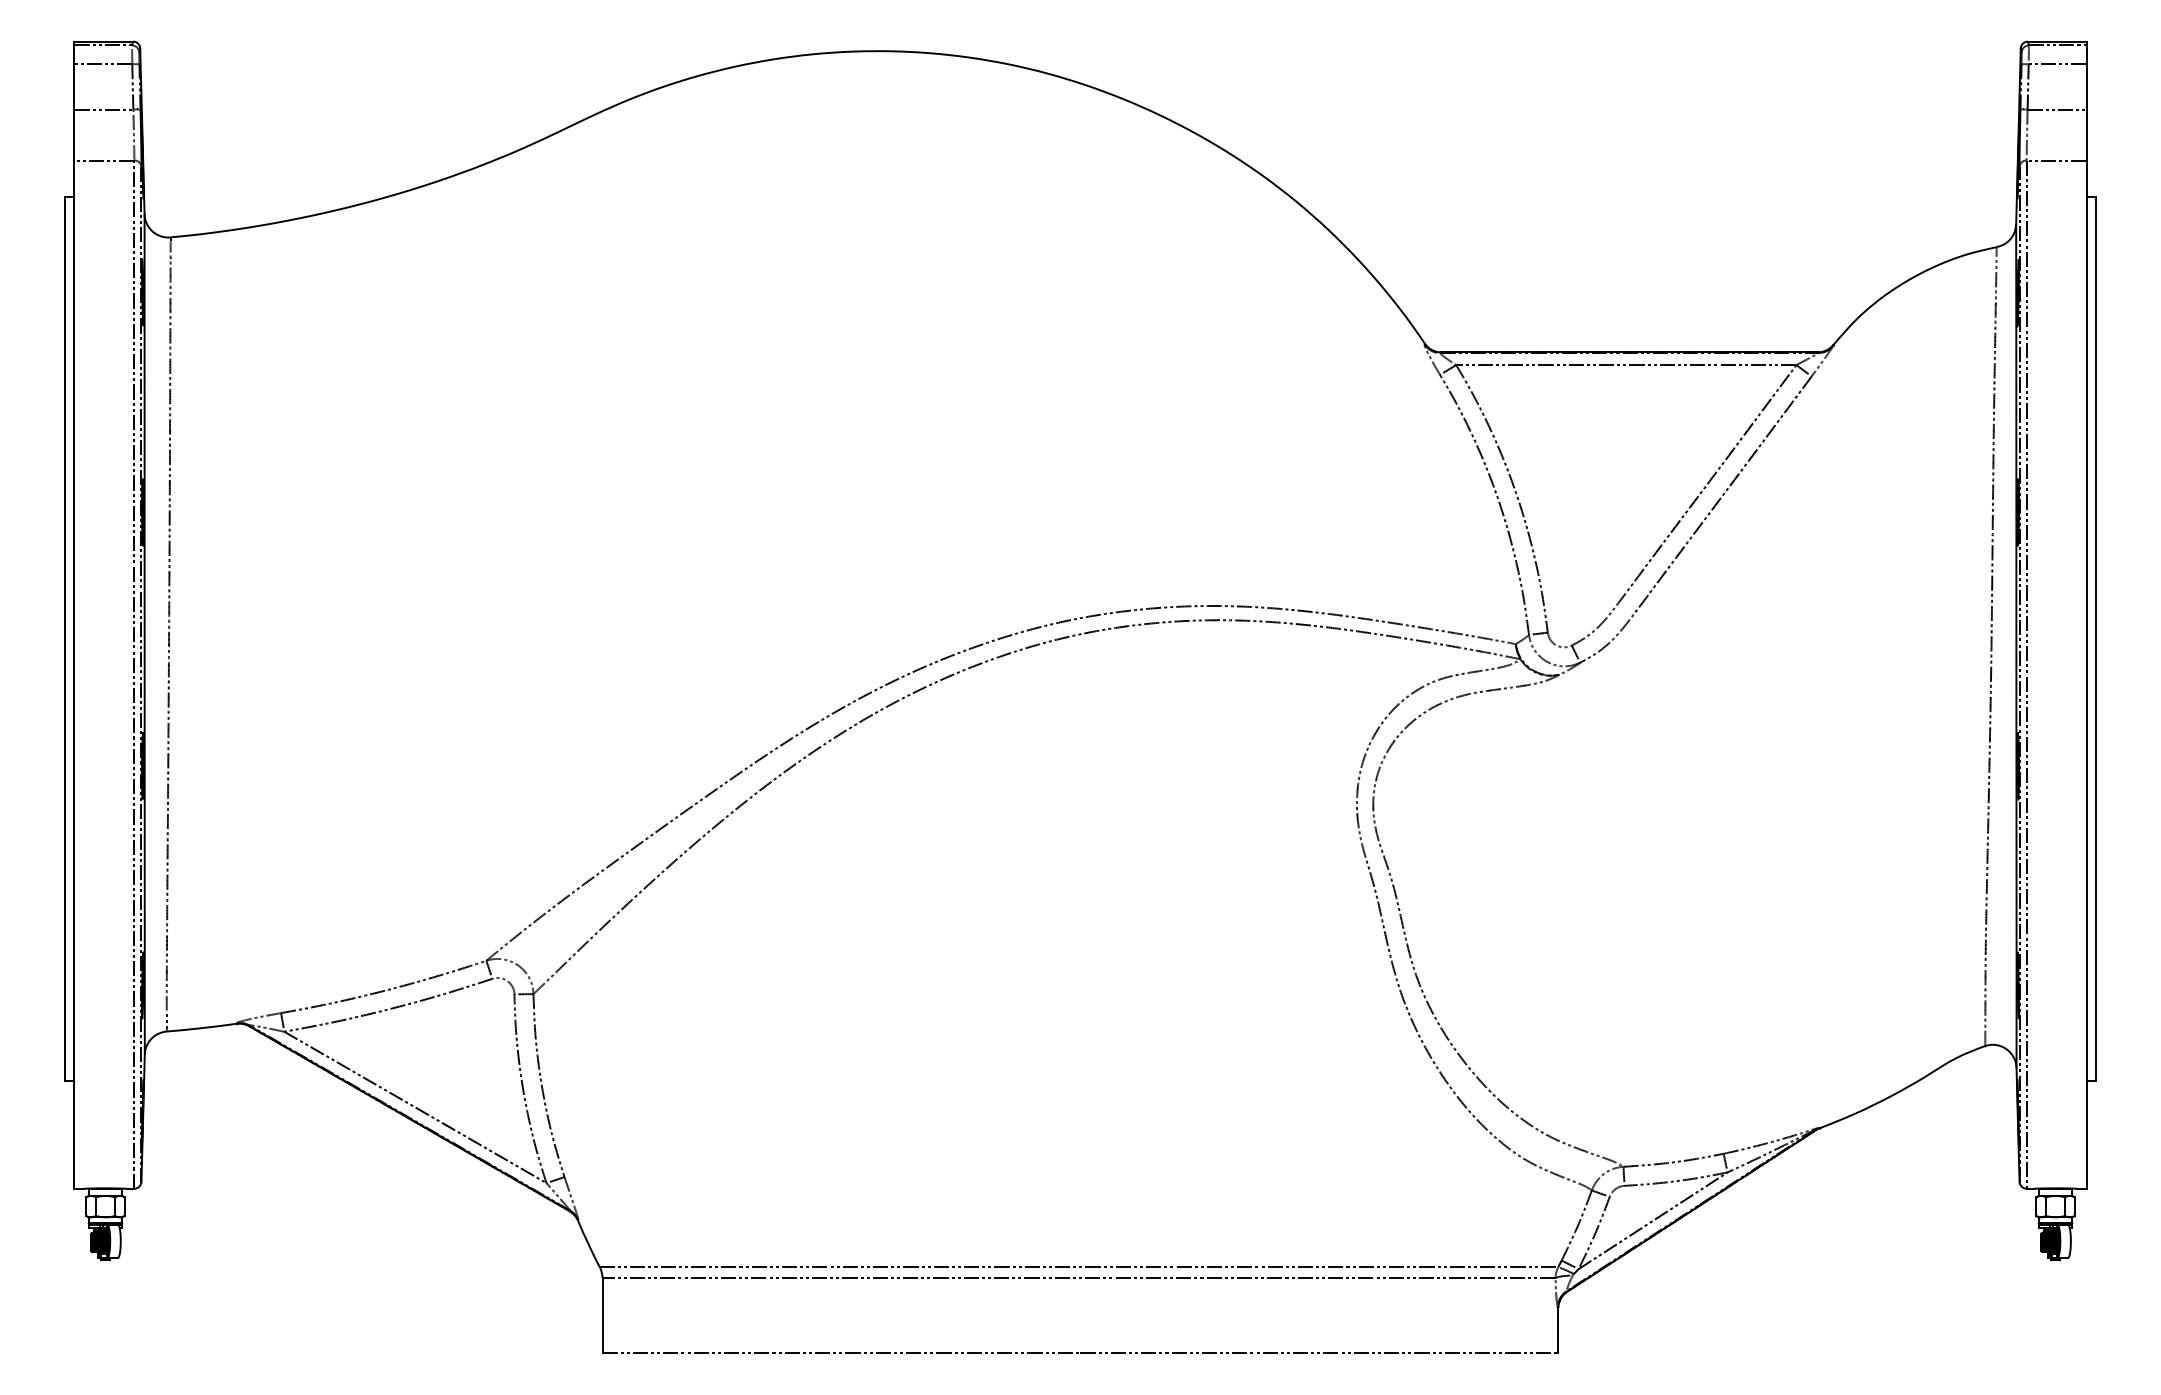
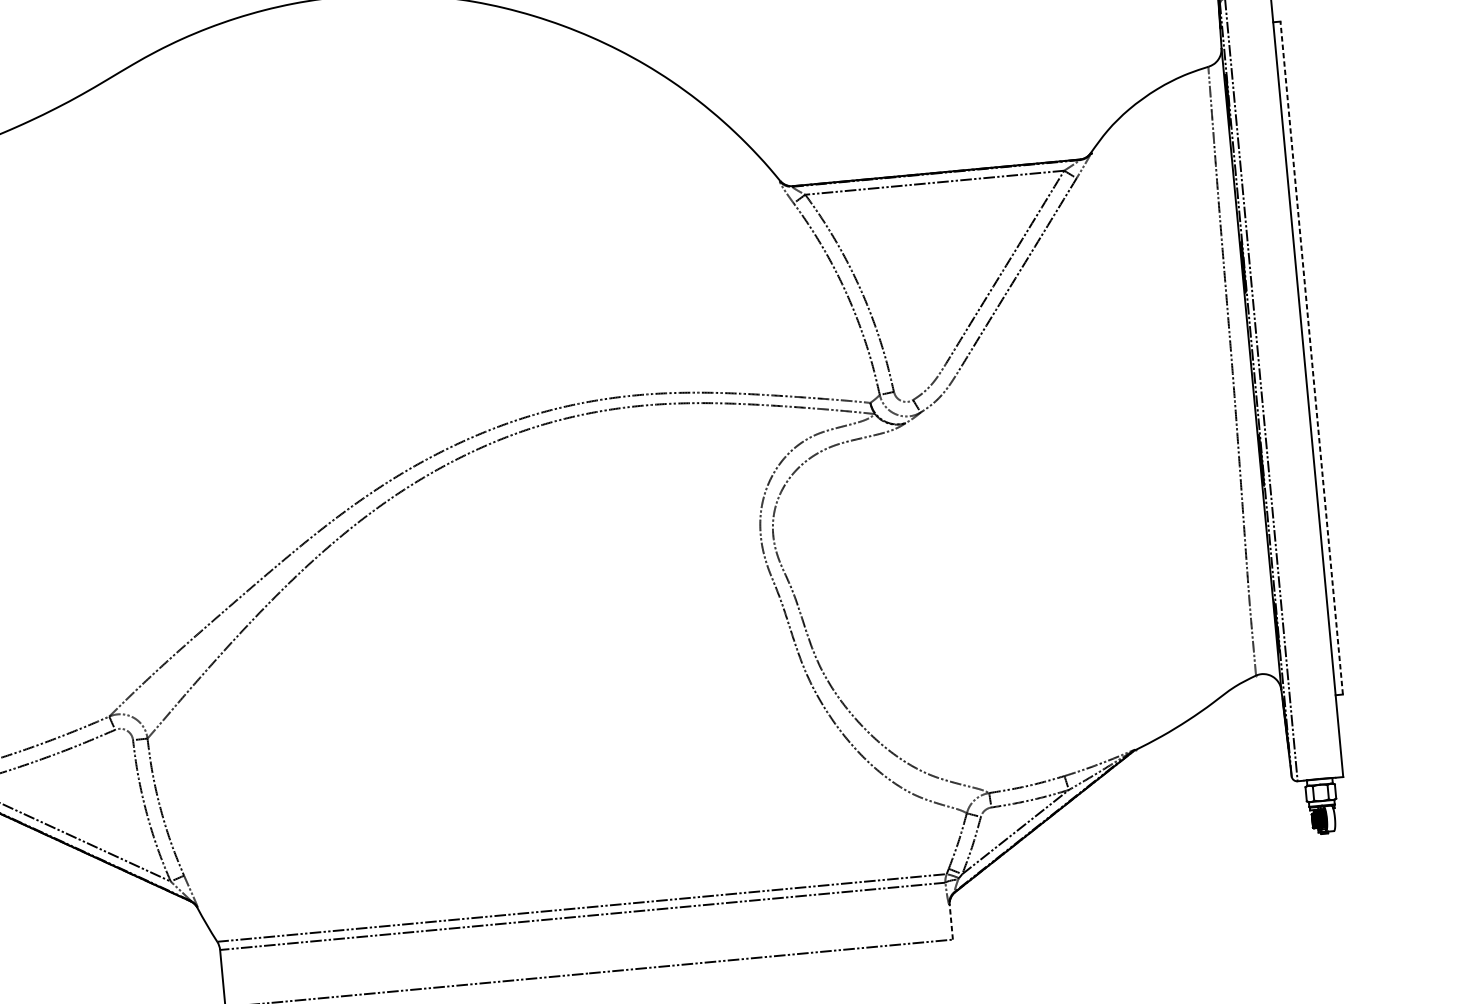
line: (2096, 638) -> (1311, 357), solid -> dashed
line: (1558, 1330) -> (951, 922), solid -> dashed

